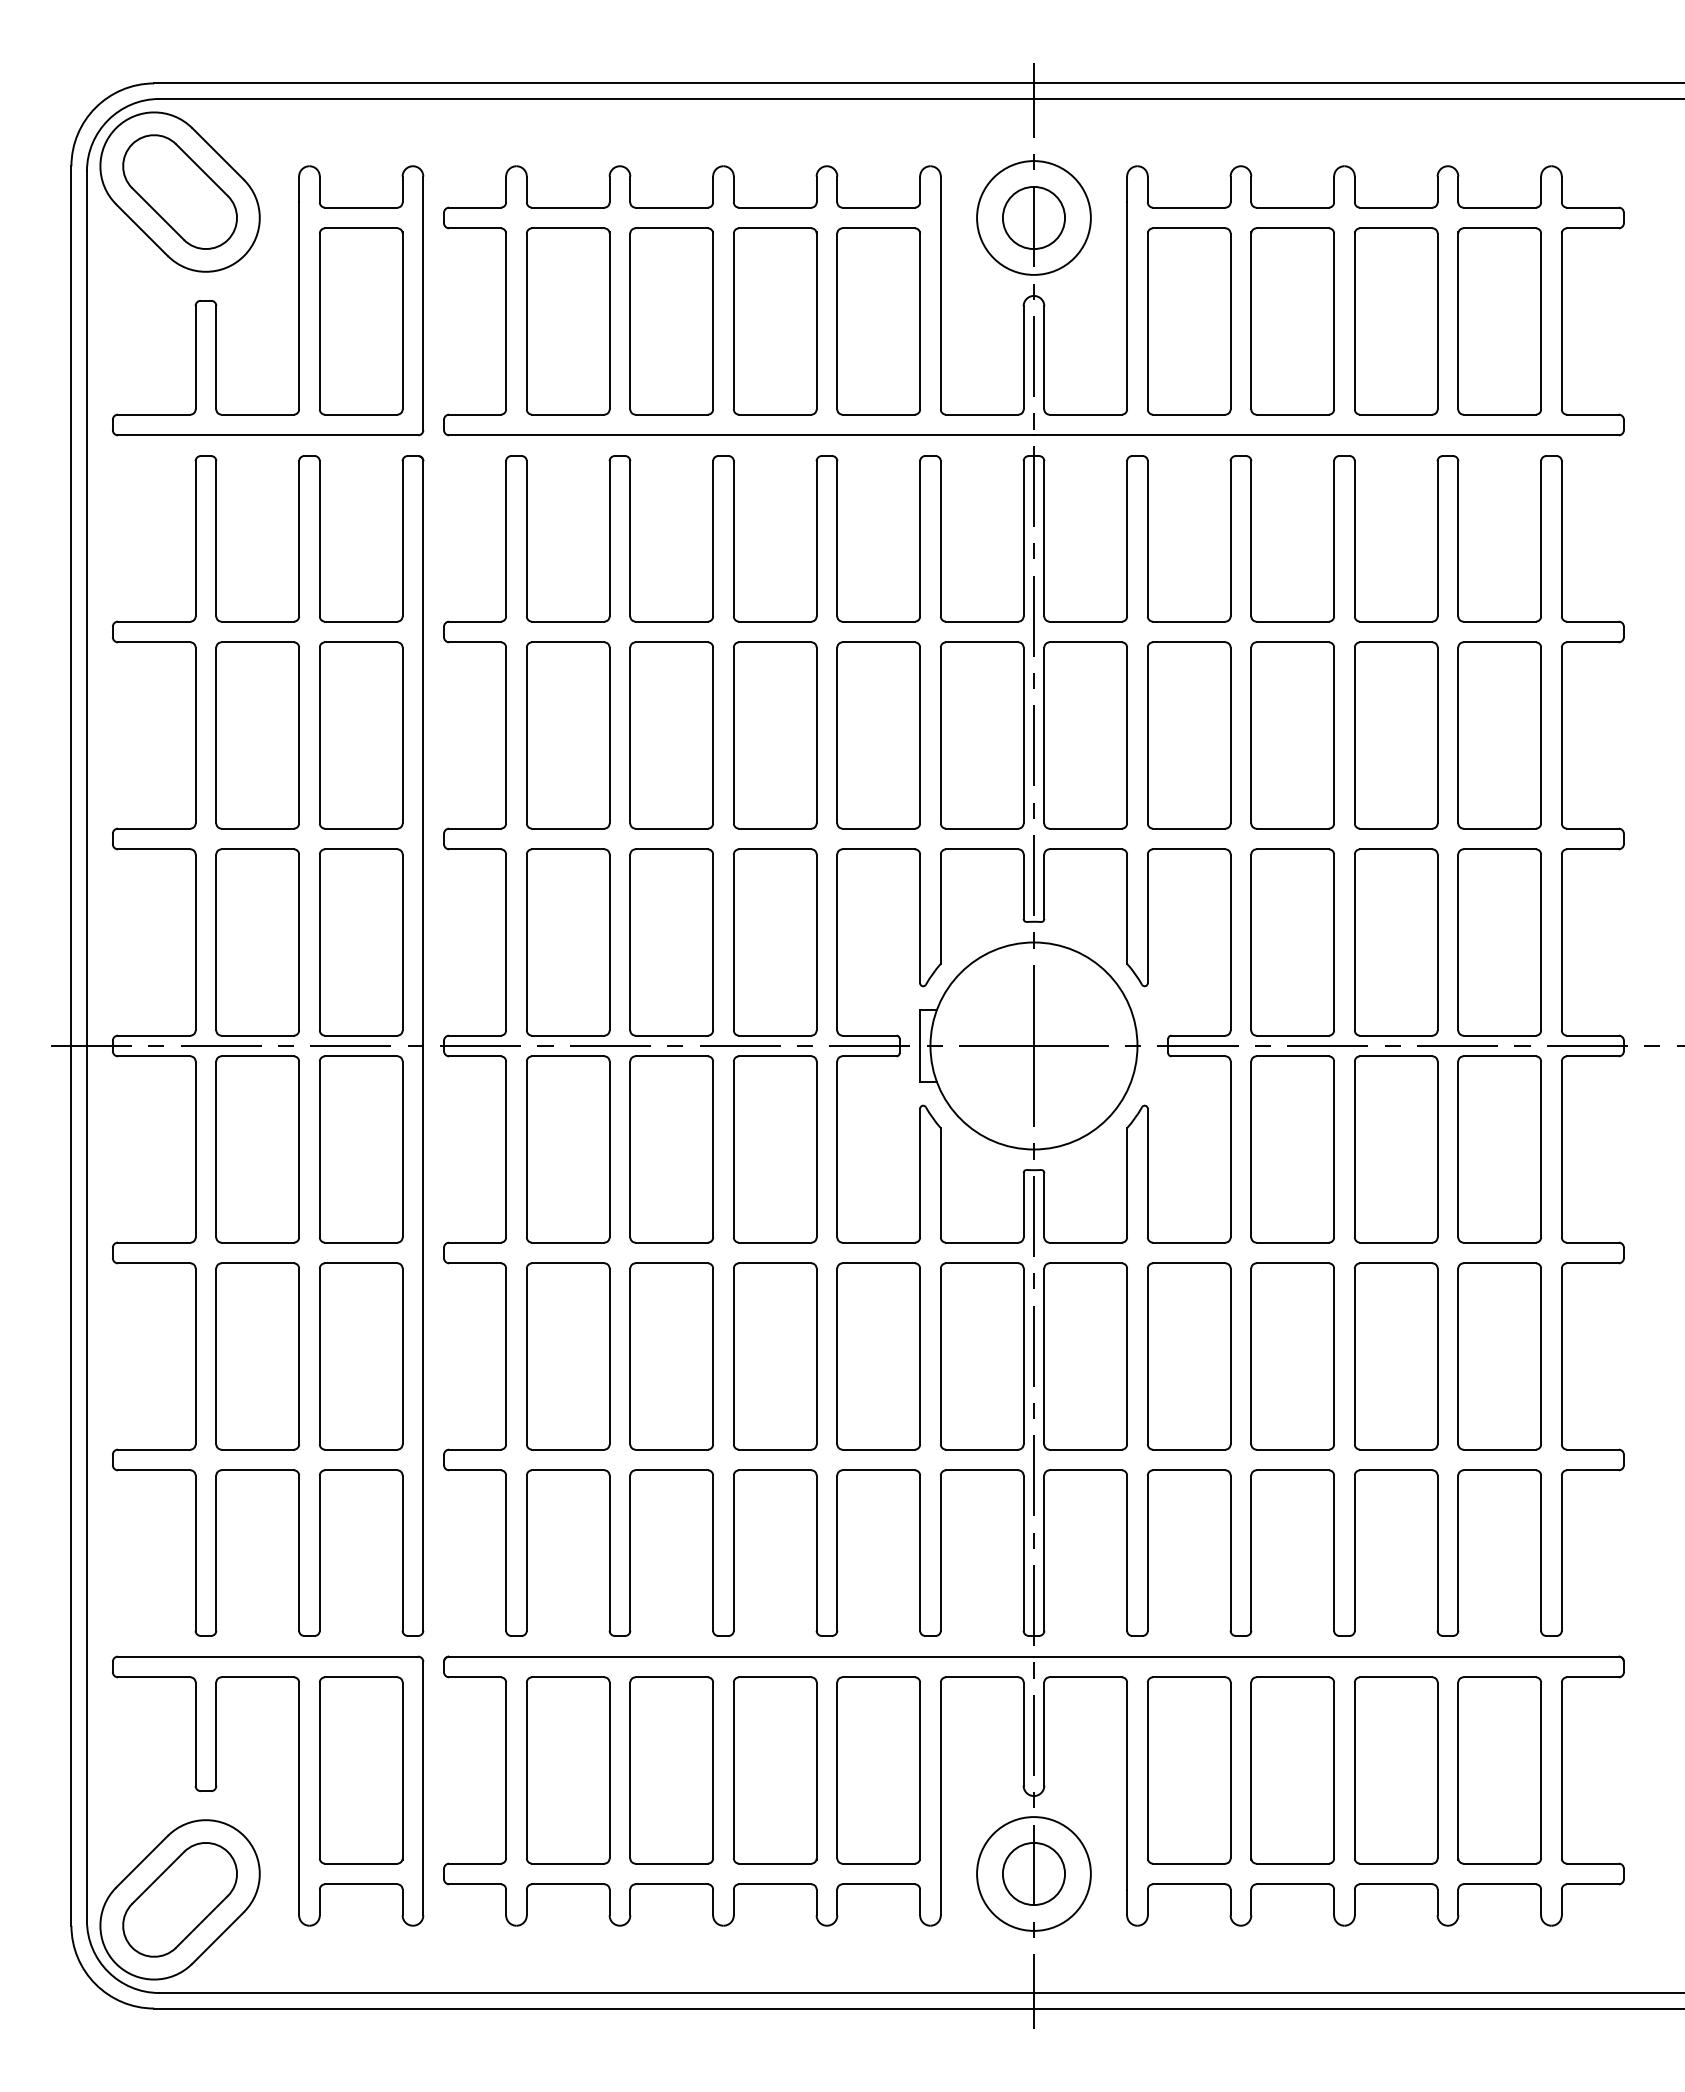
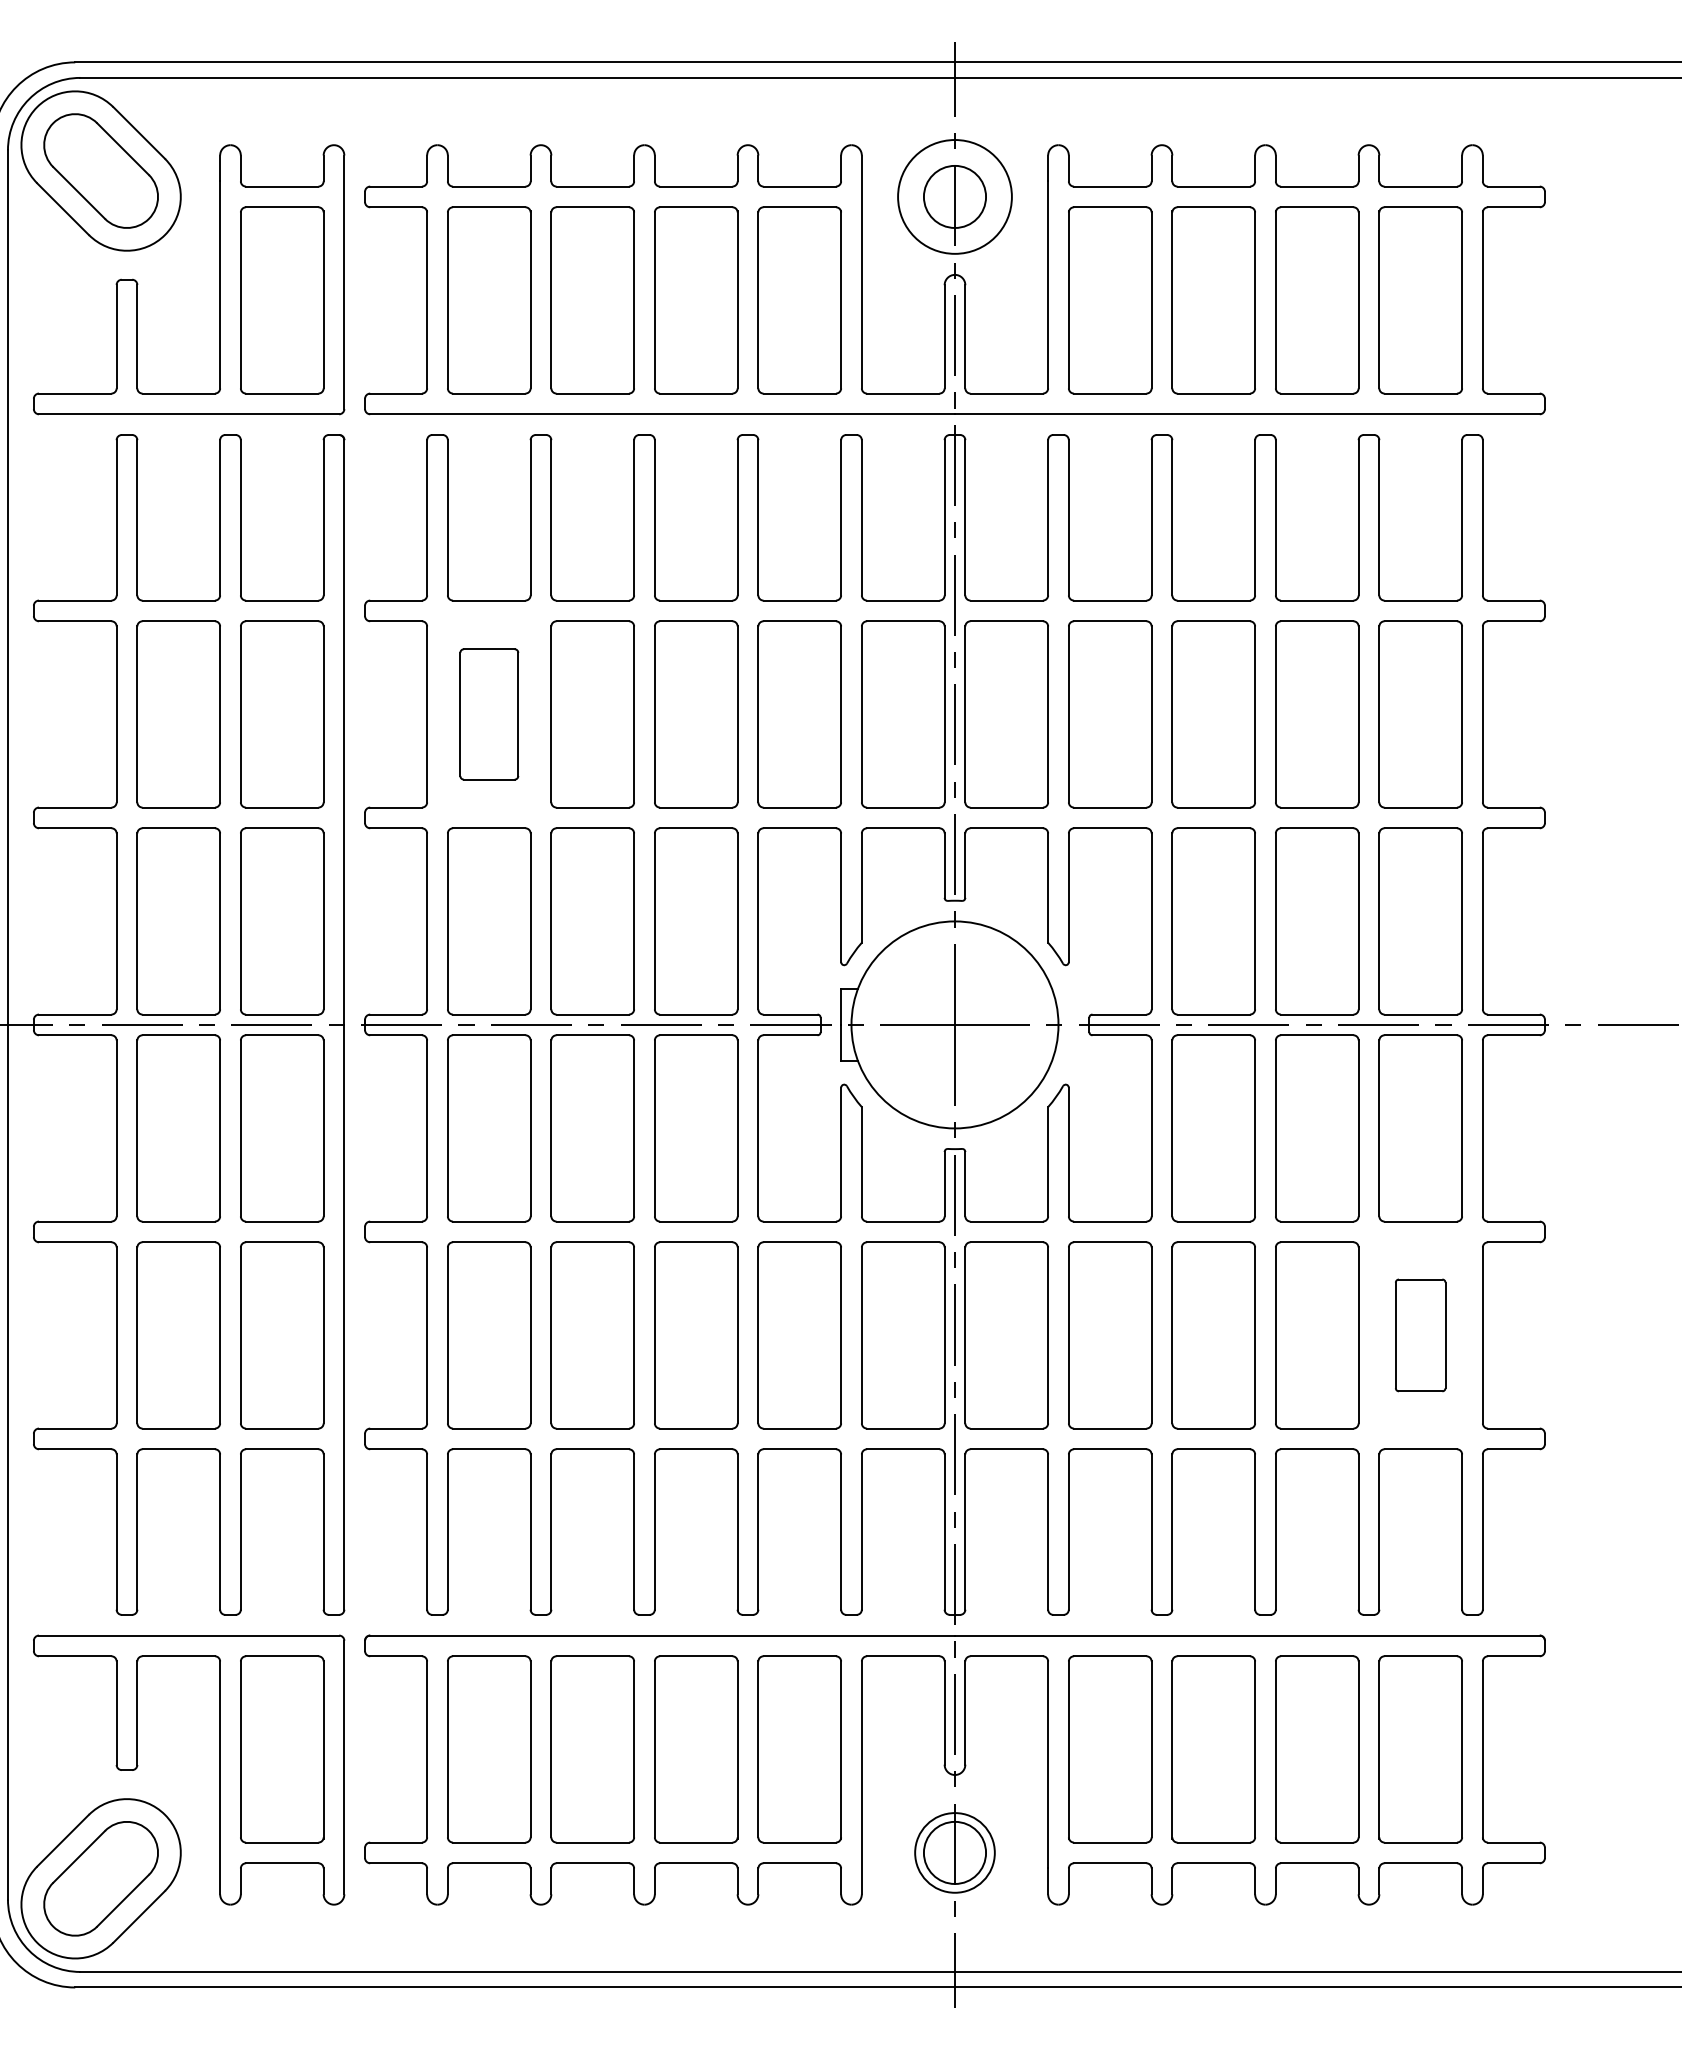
part: (568, 735) -> (489, 714), size x0.7
part: (1499, 1356) -> (1420, 1335), size x0.6
circle: (1033, 1873) -> (954, 1852), size x0.7

